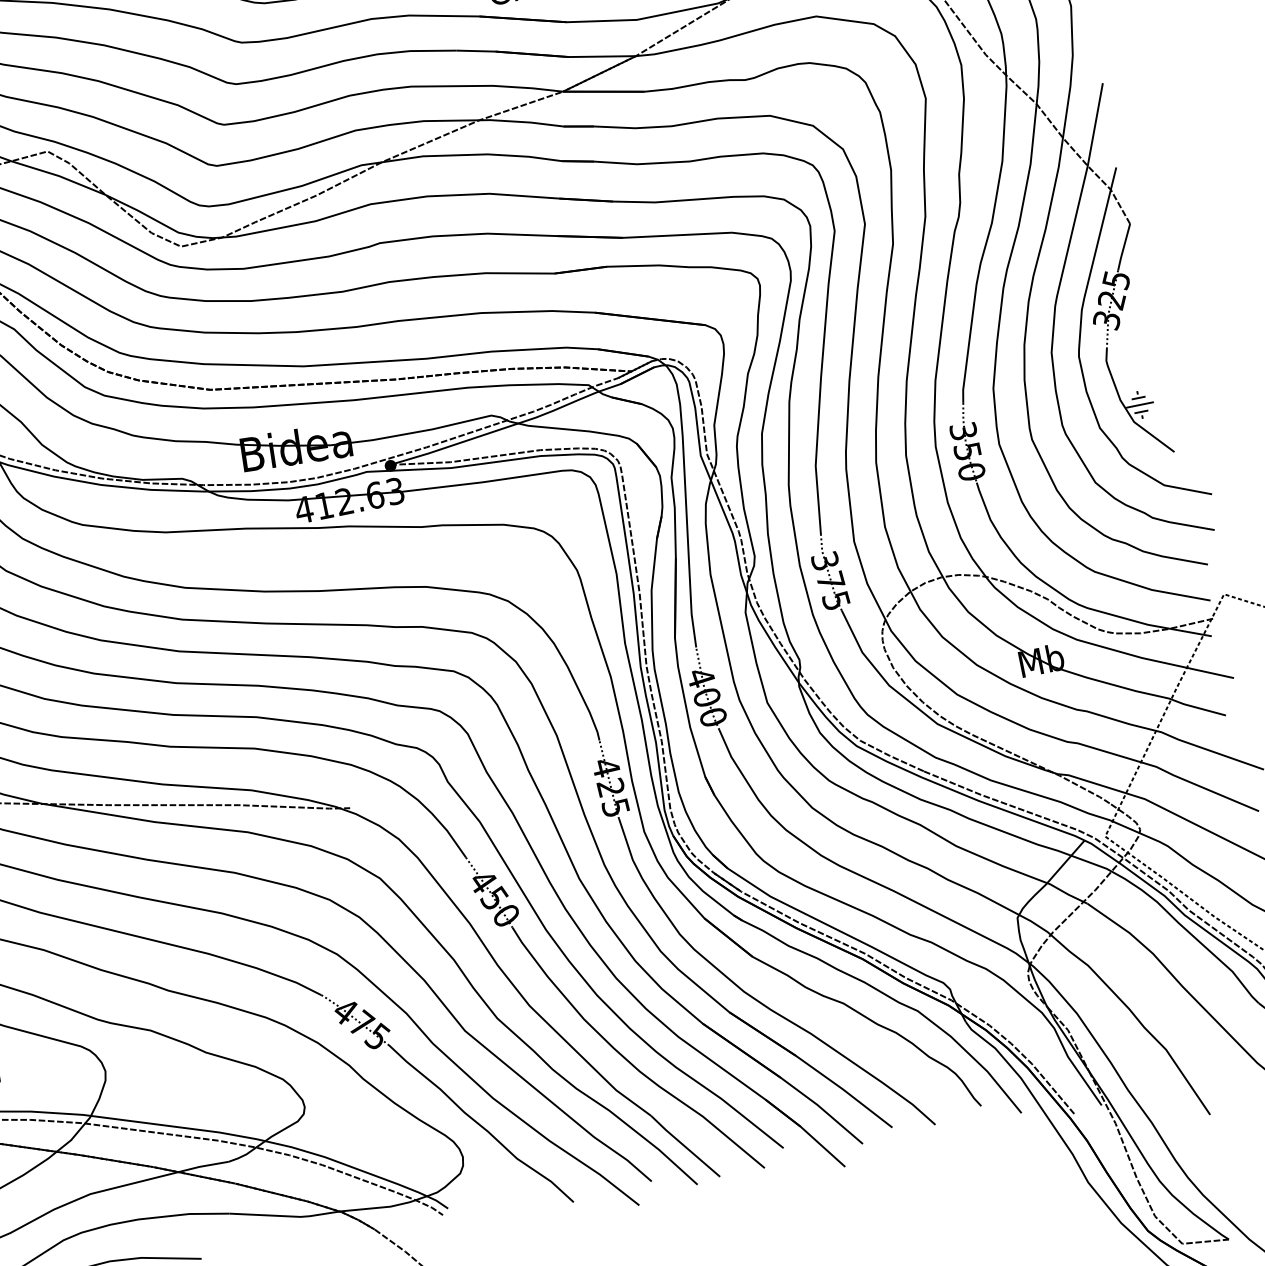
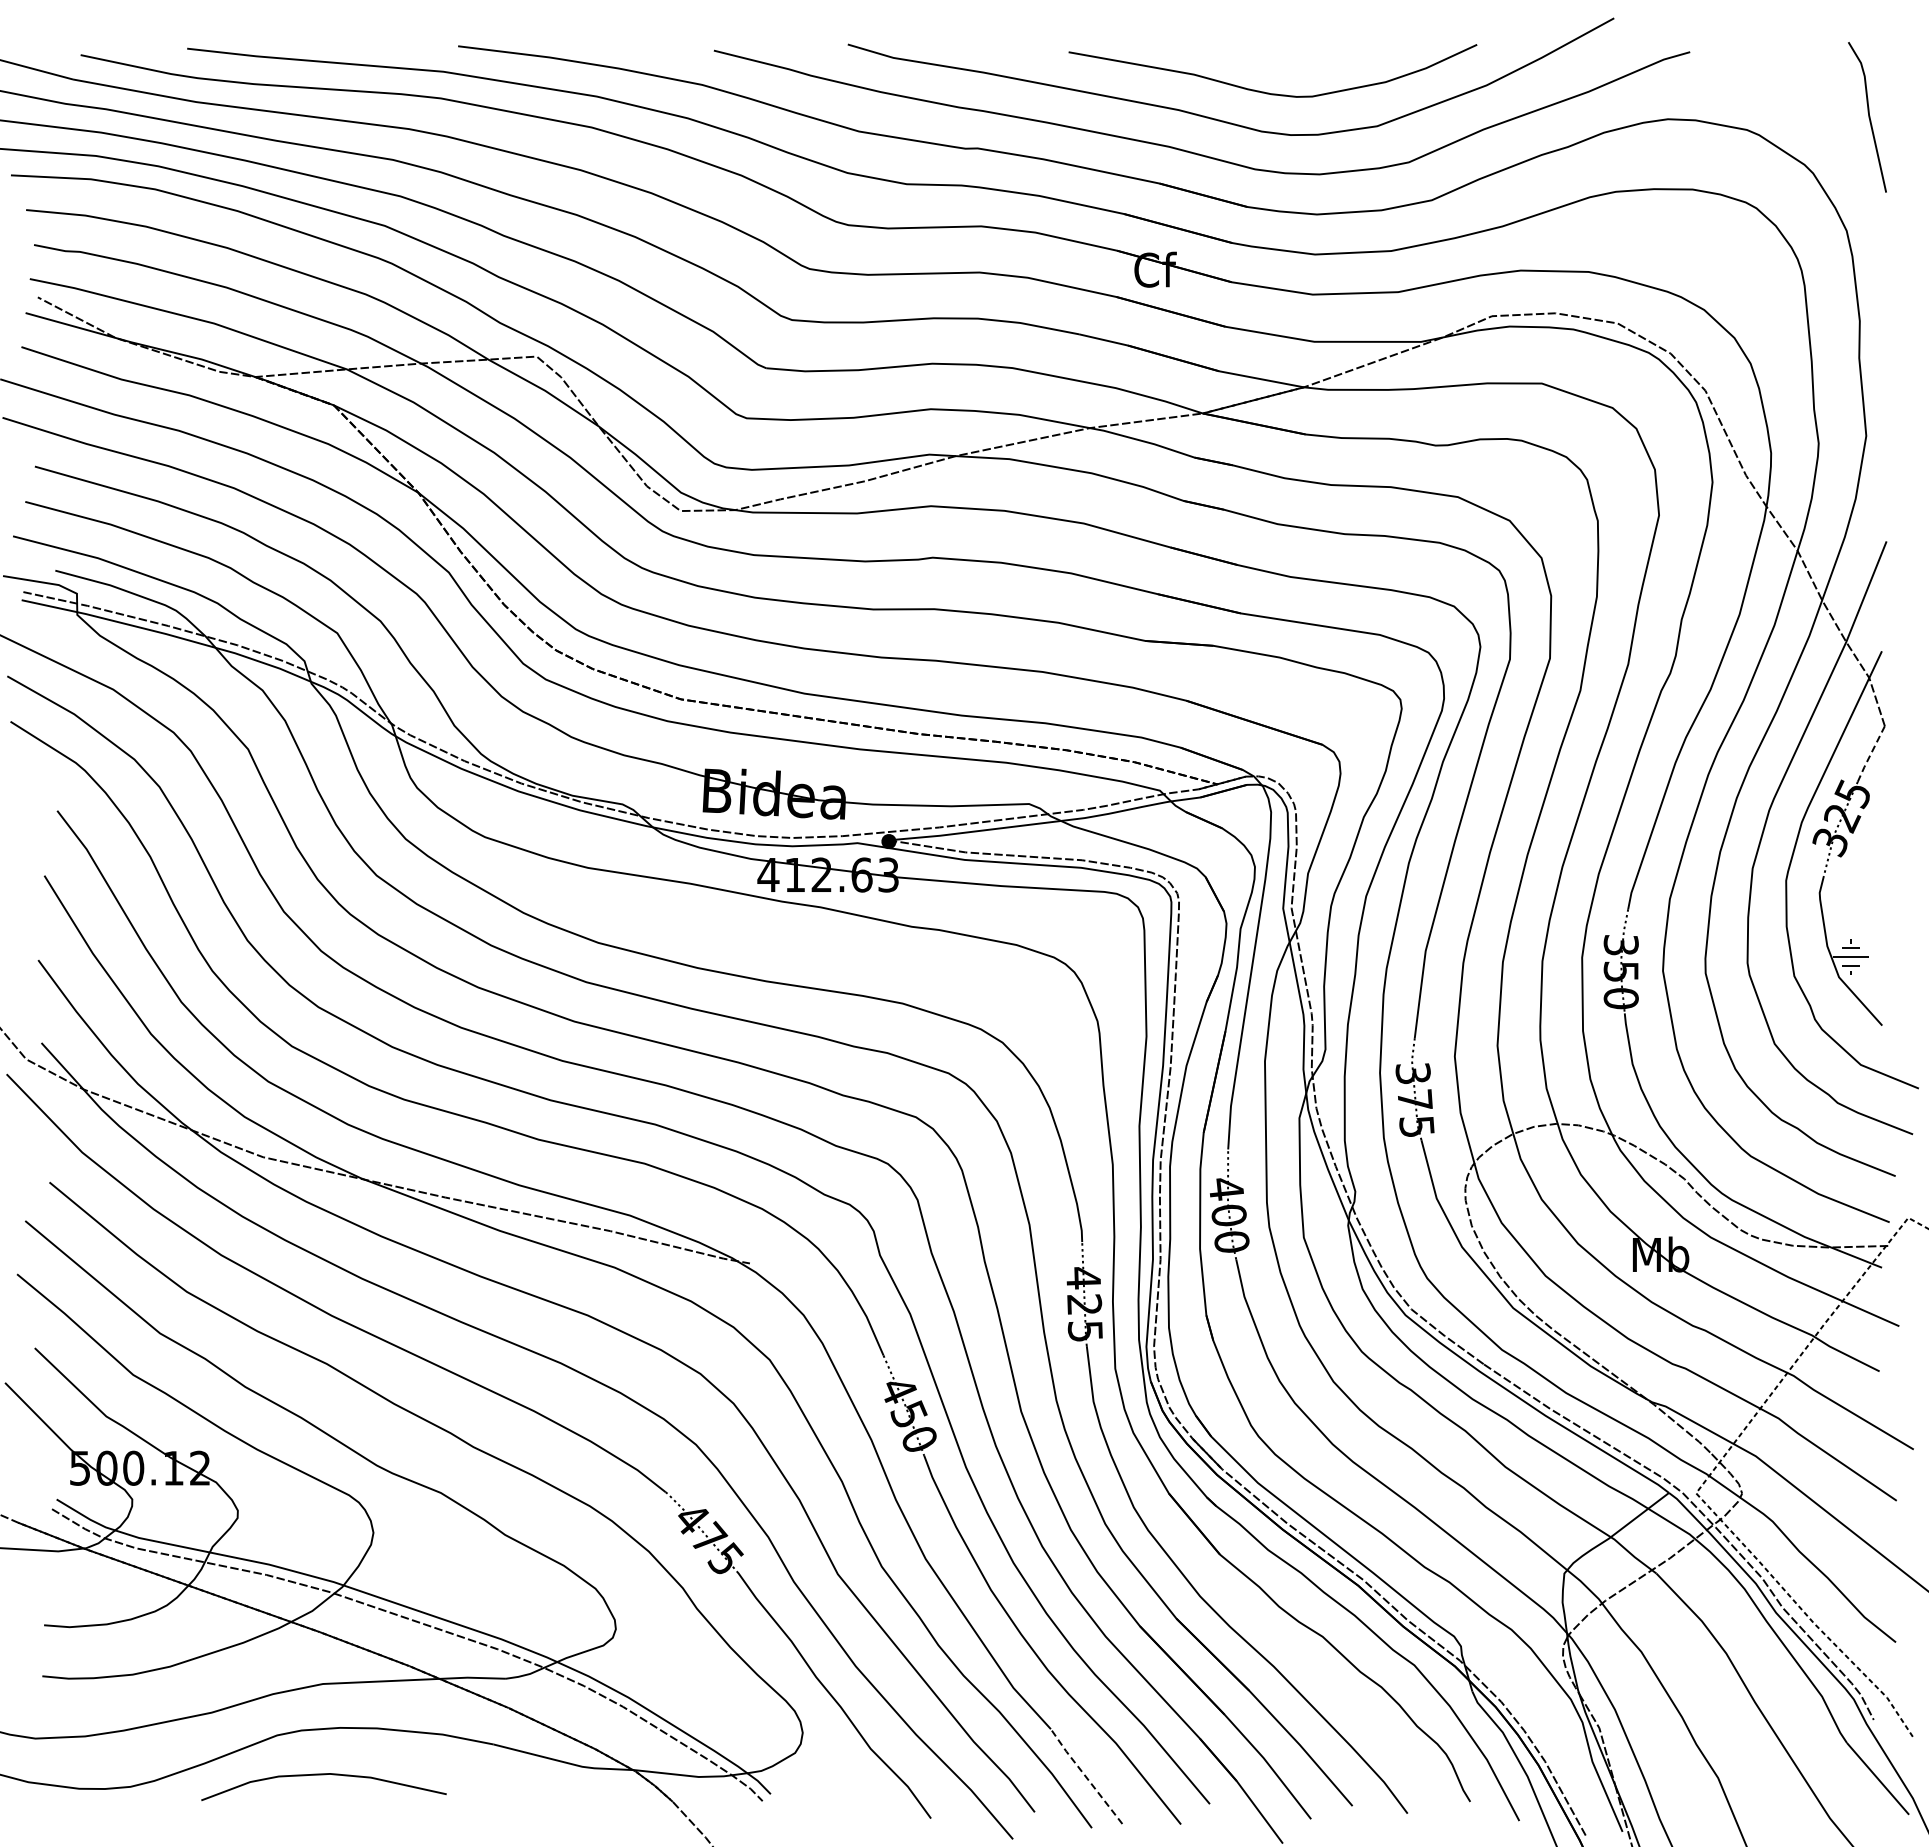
line: (1123, 247) -> (1870, 754), solid -> dashed
line: (684, 1145) -> (1085, 1775), solid -> dashed

